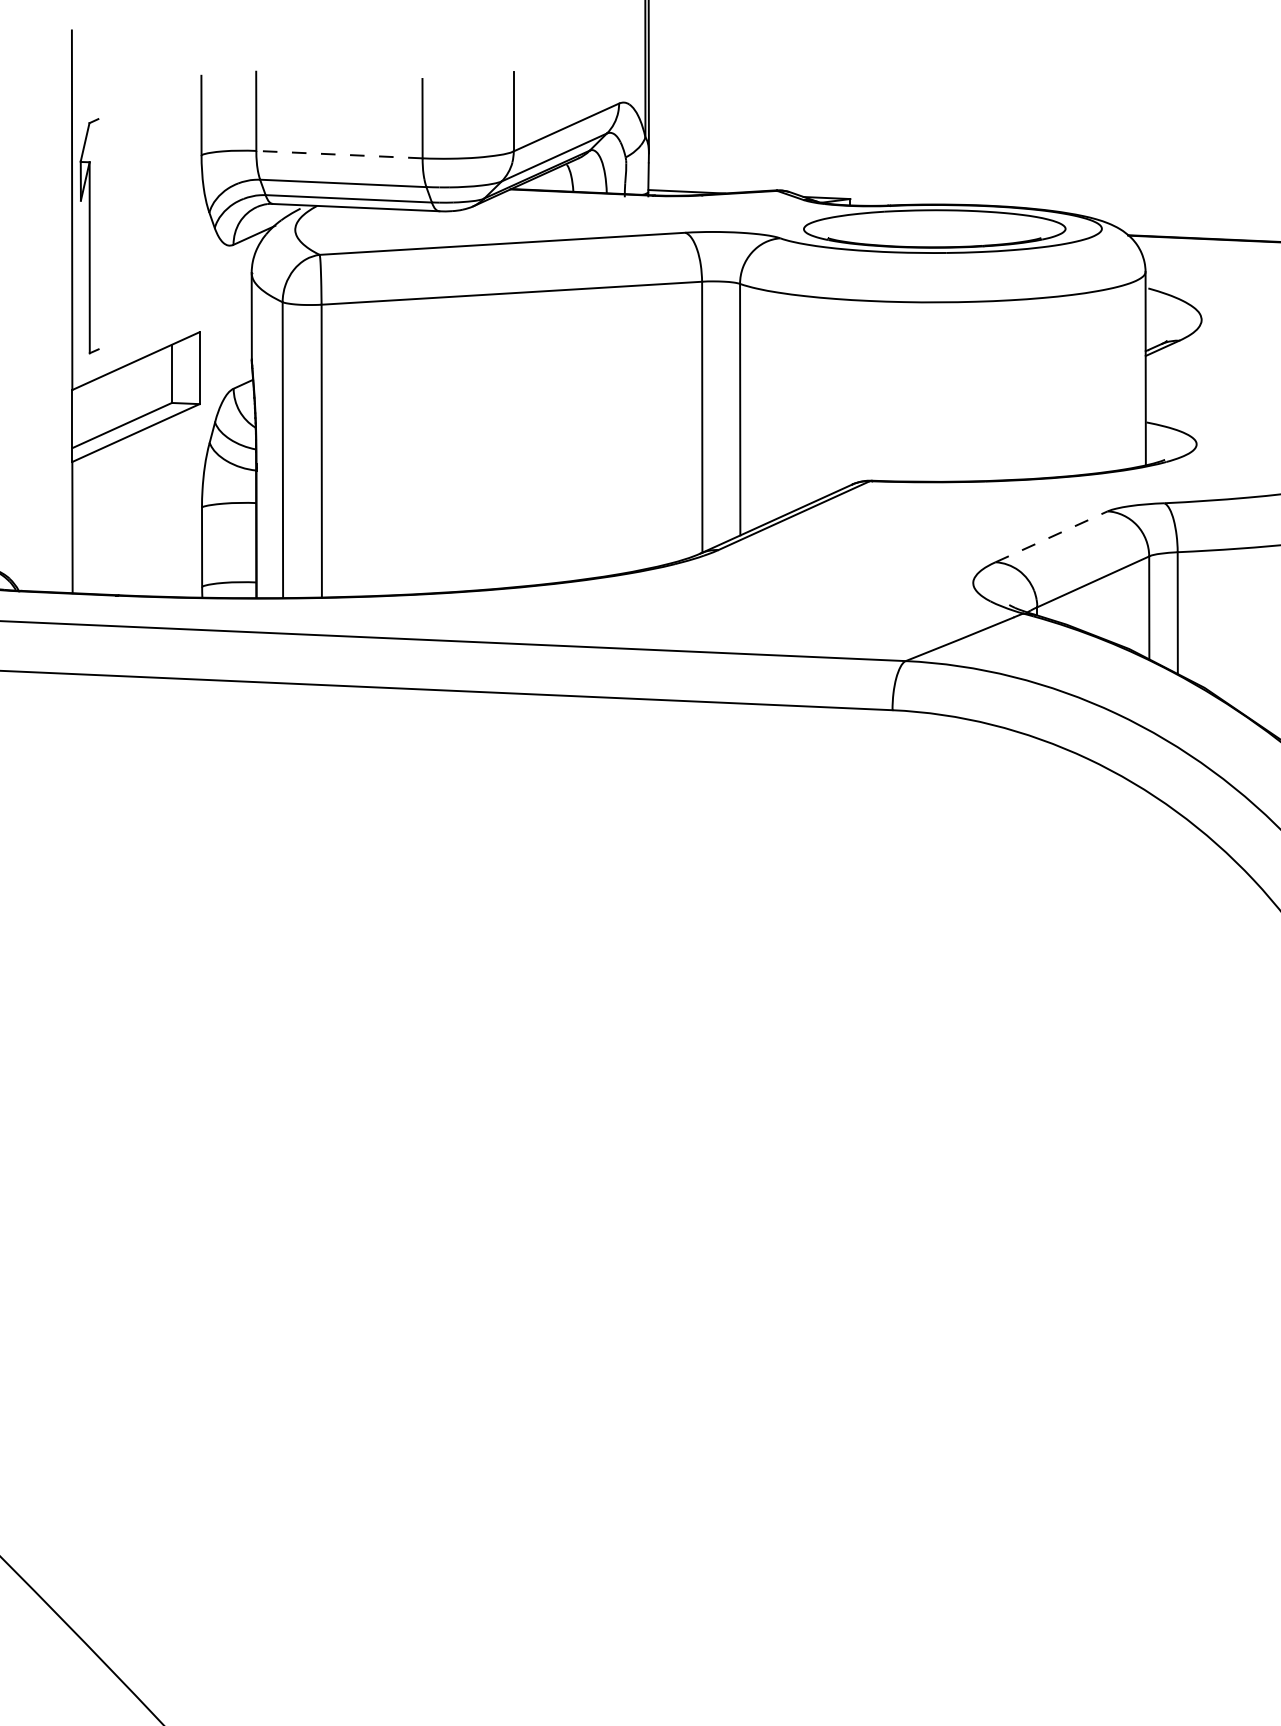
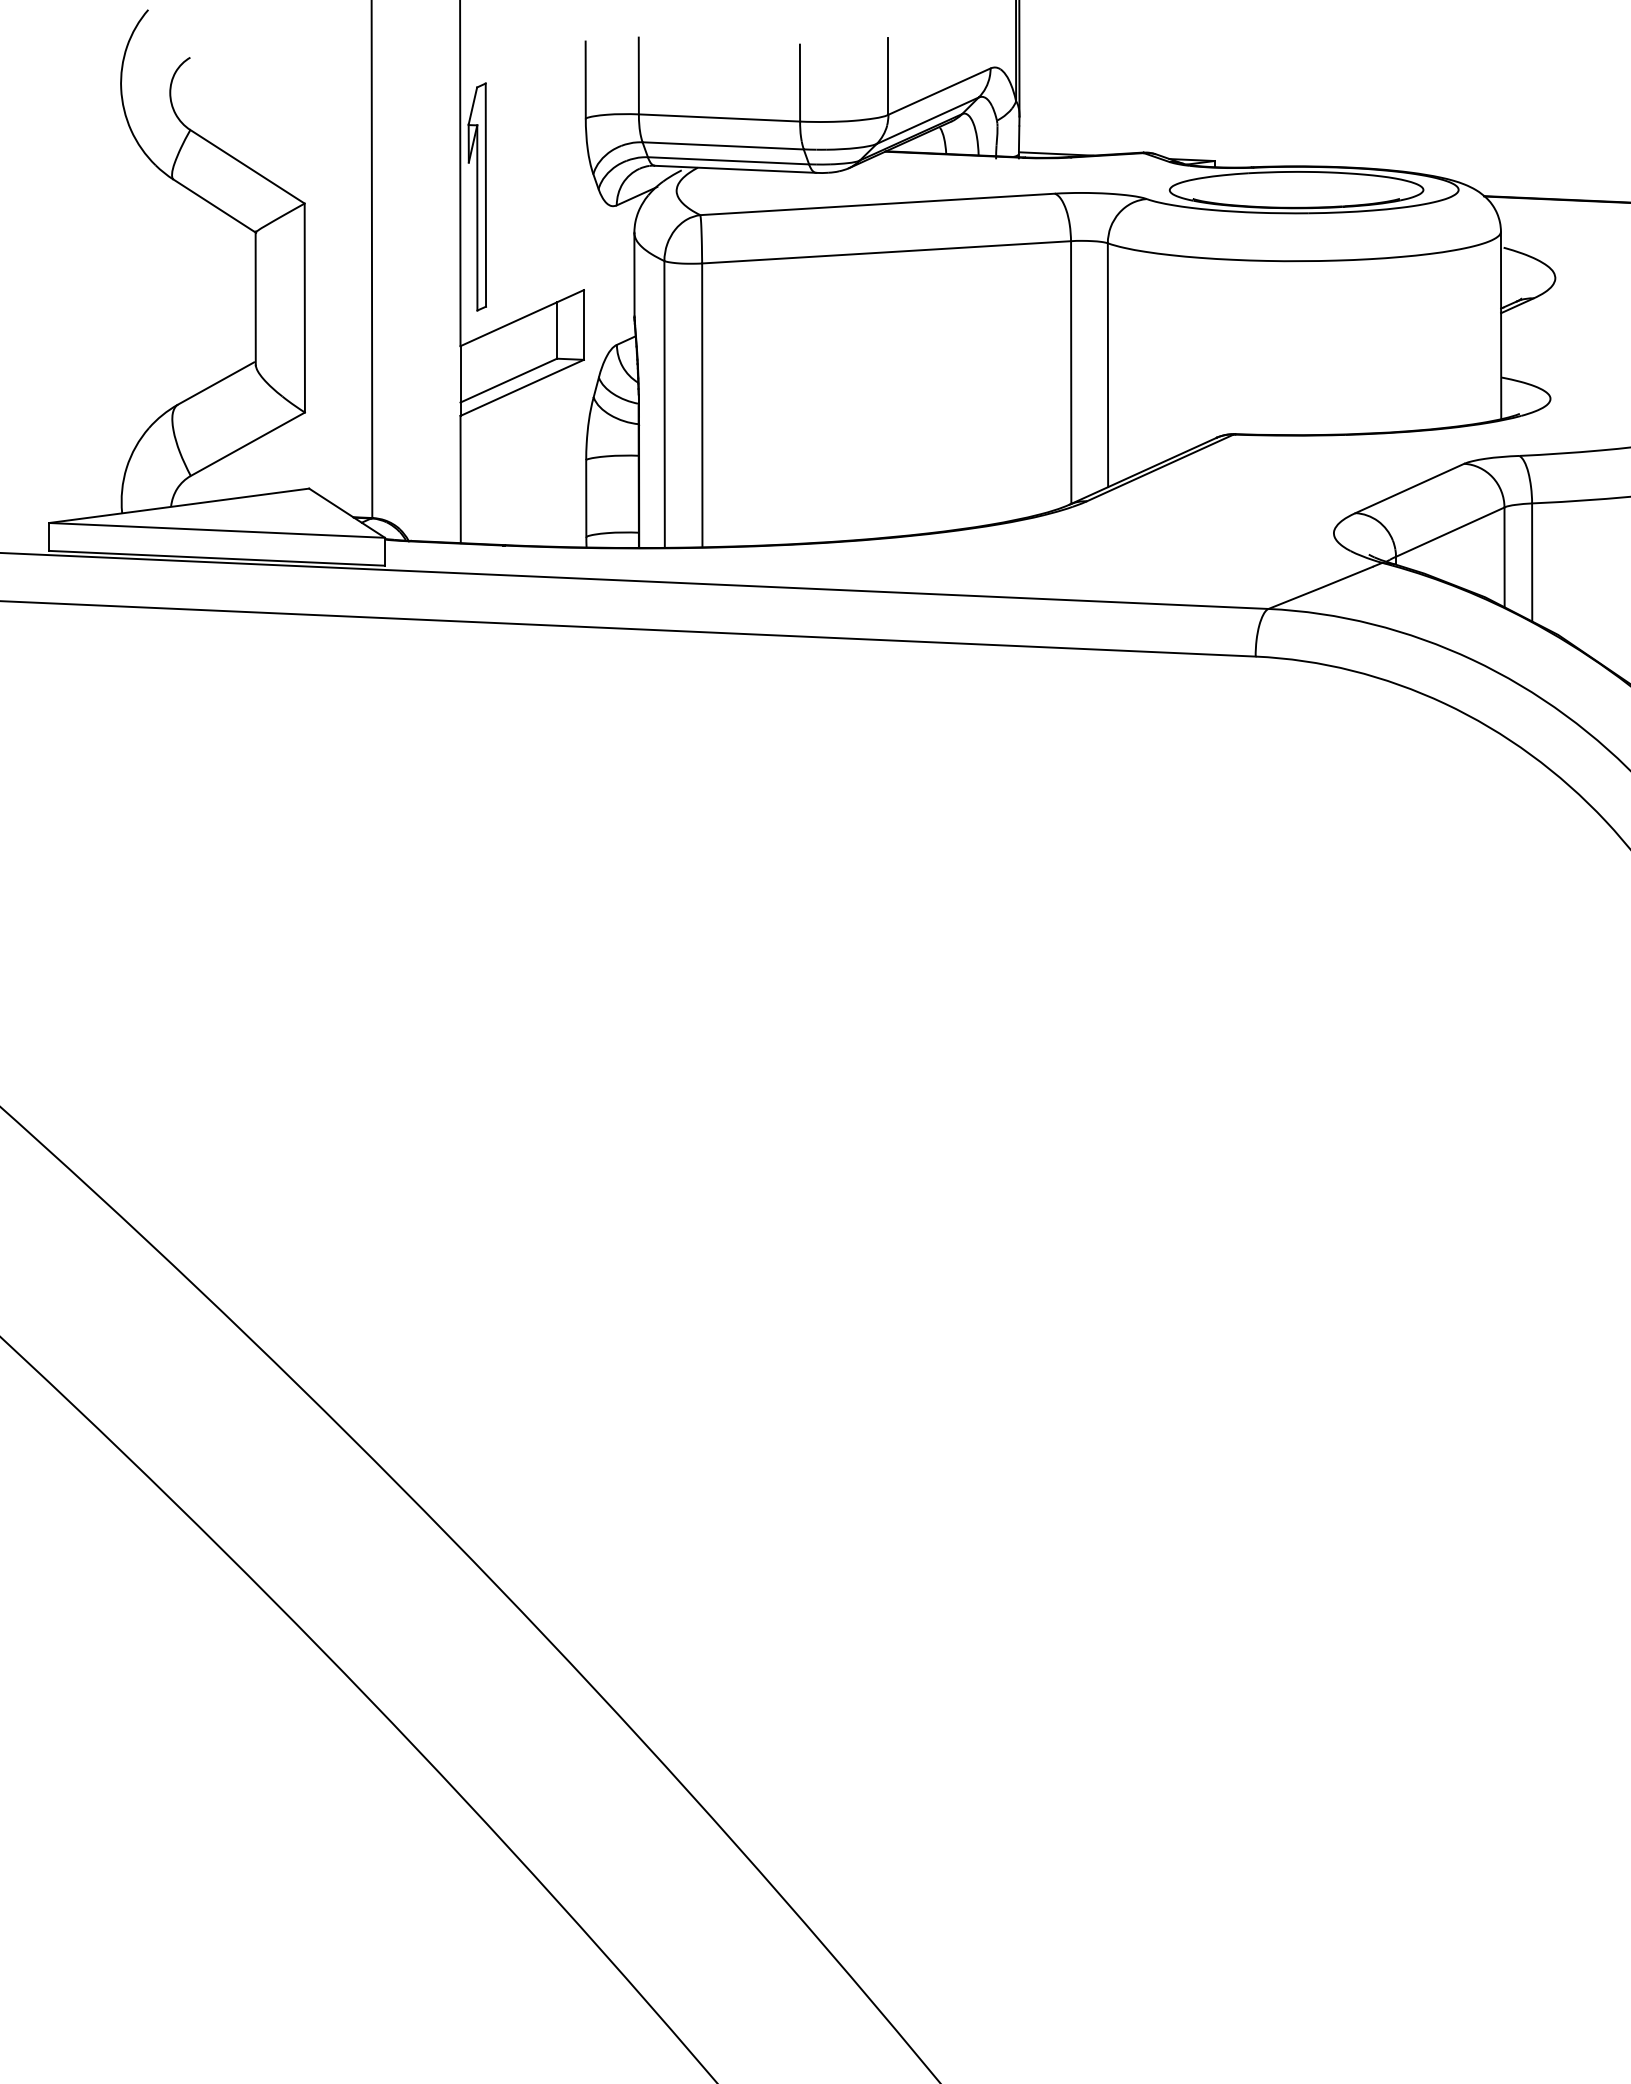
line: (339, 154) -> (719, 117), dashed -> solid
line: (98, 233) -> (485, 194), added
line: (1051, 536) -> (1409, 488), dashed -> solid

